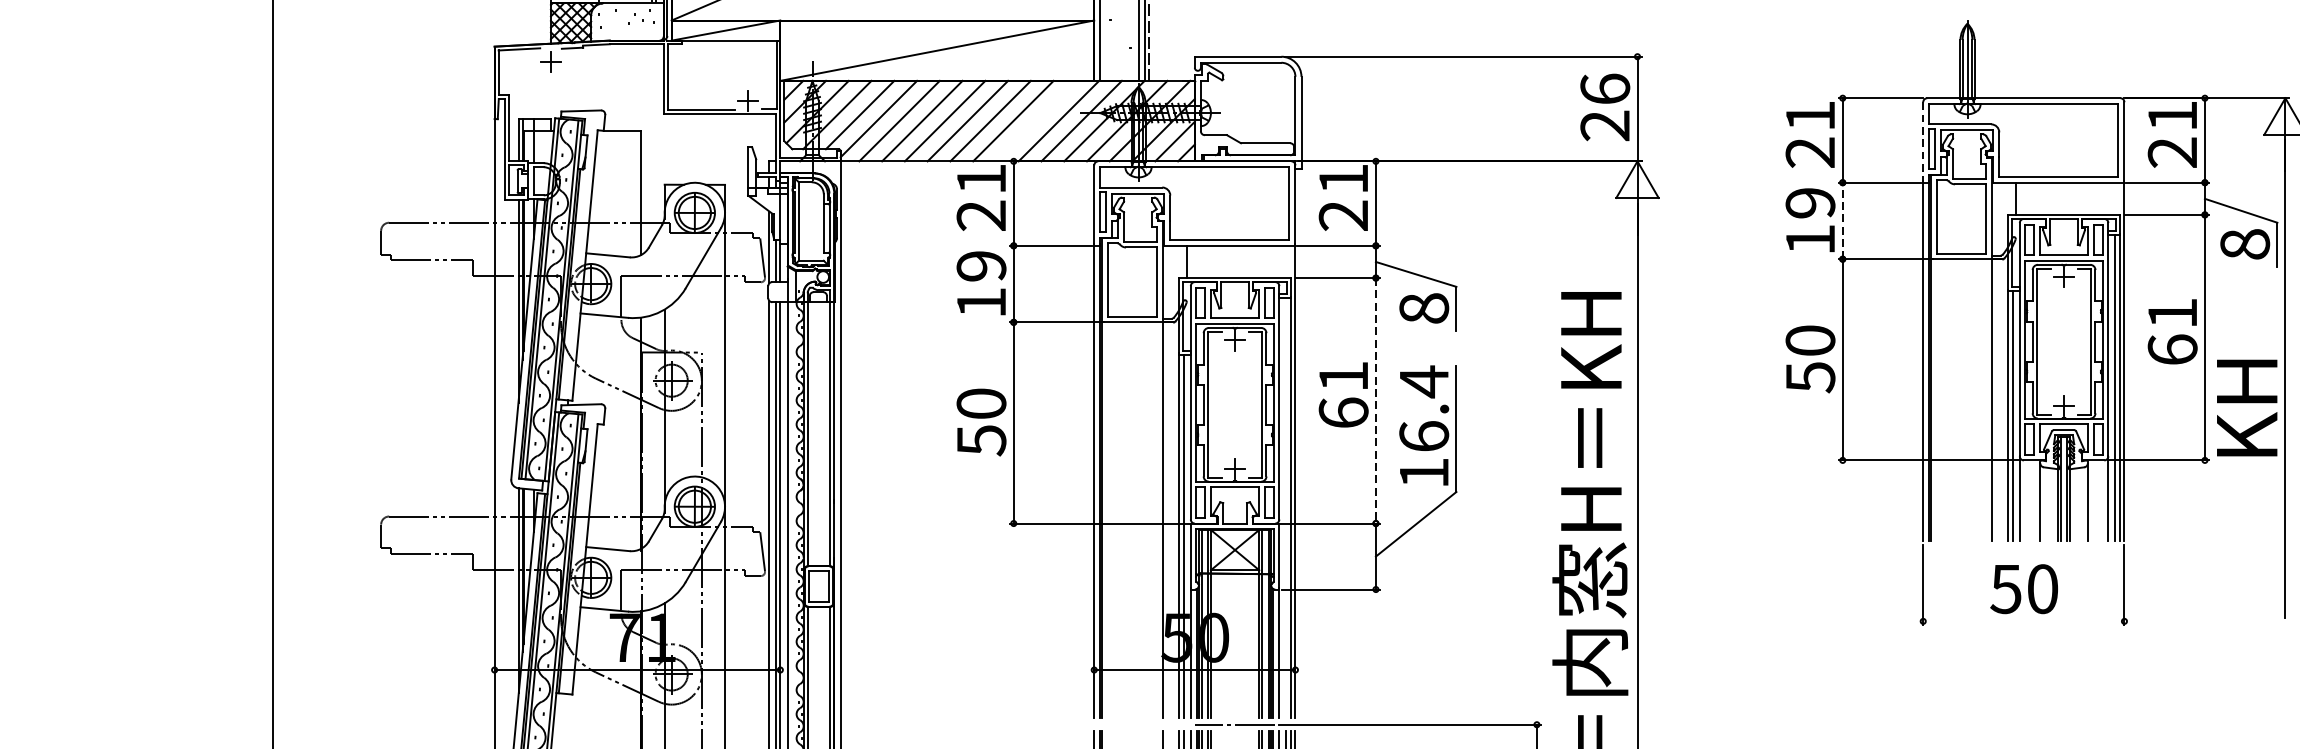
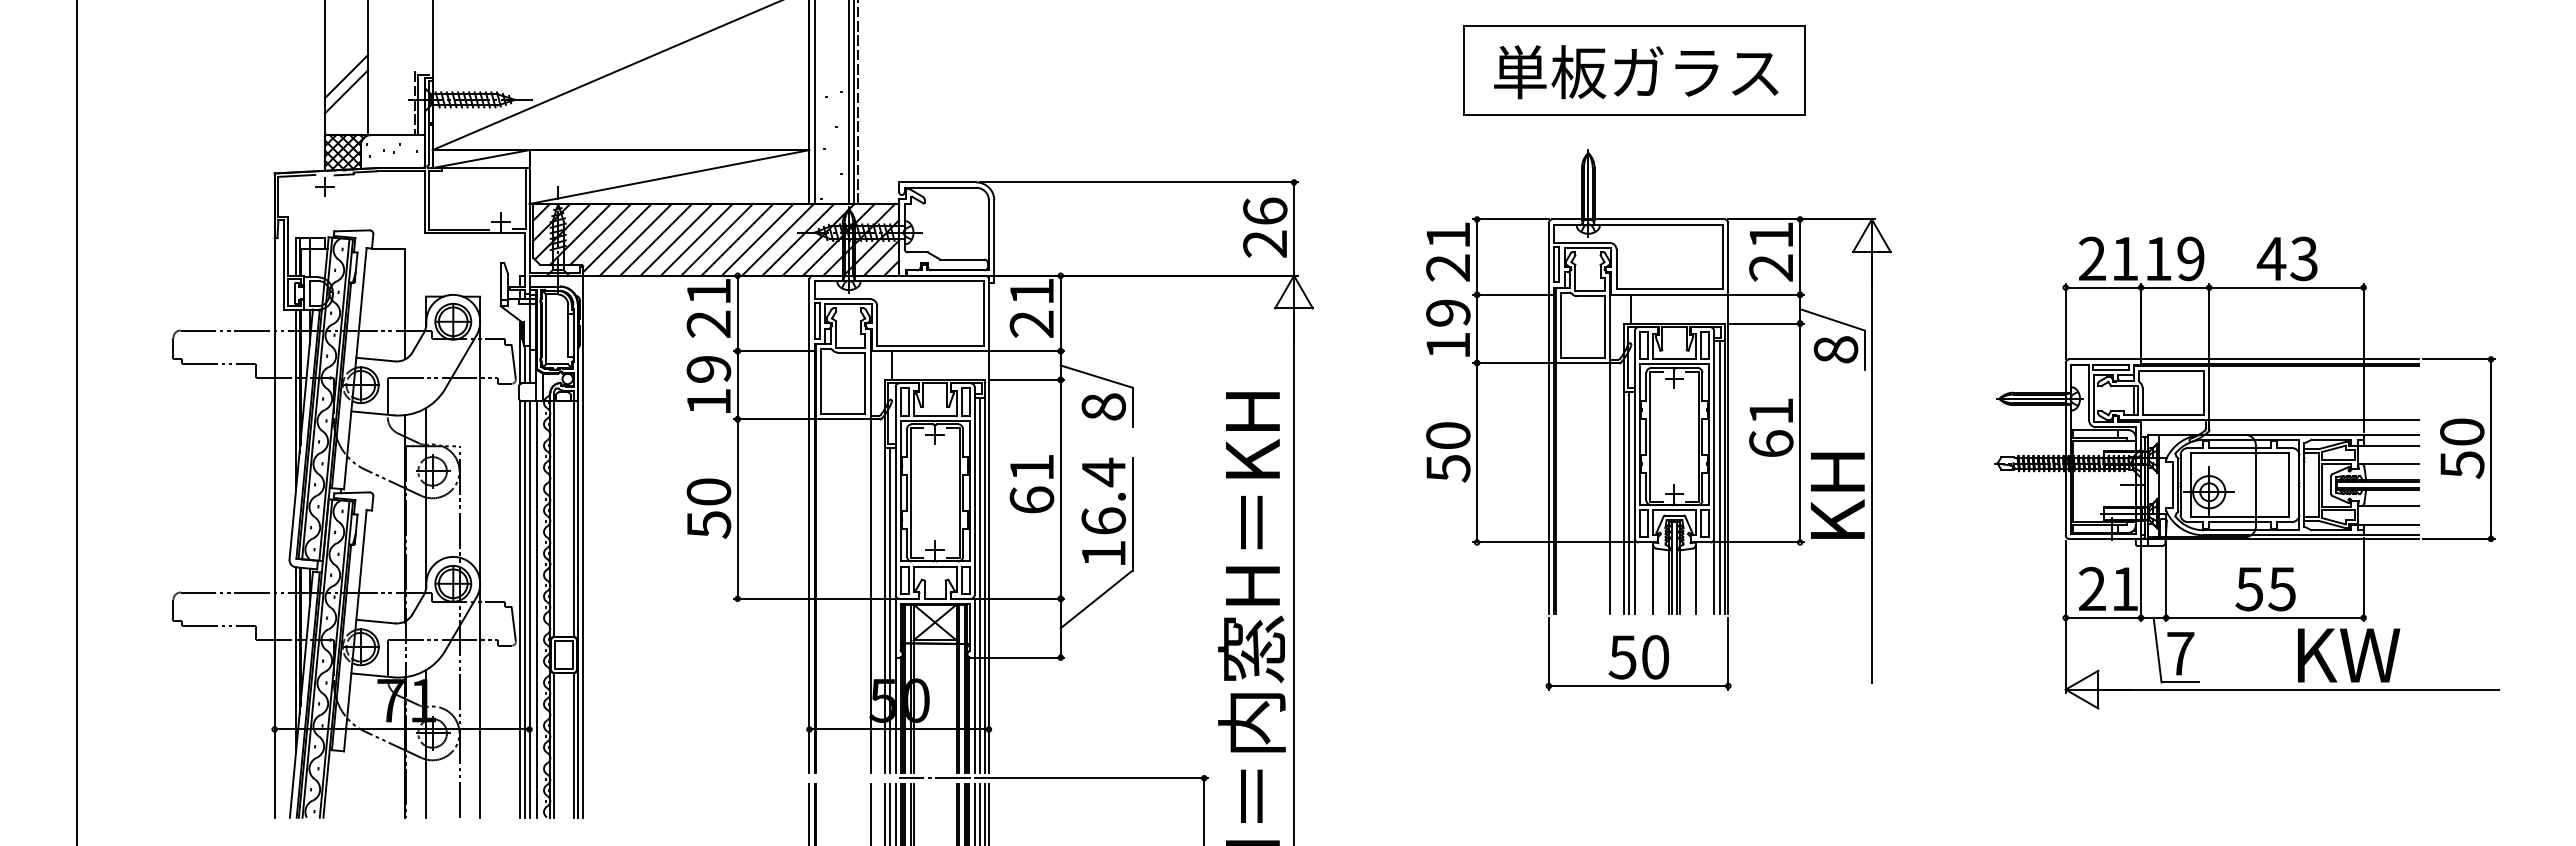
line: (1035, 120) -> (757, 239), added
line: (1922, 141) -> (1548, 258), dashed -> solid
line: (1843, 220) -> (1477, 328), dashed -> solid
line: (1375, 400) -> (1060, 489), dashed -> solid
line: (1285, 507) -> (980, 584), added
line: (2023, 621) -> (1638, 686), added

